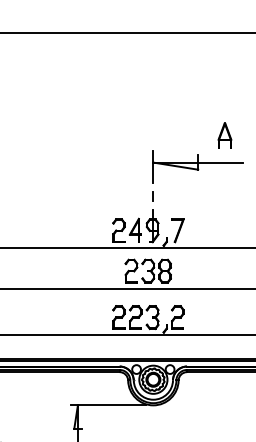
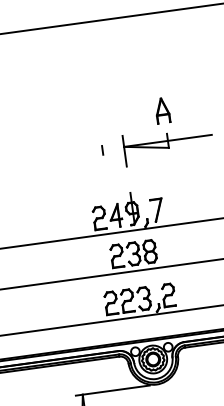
part: (224, 135) -> (162, 110), moved
line: (152, 196) -> (101, 150), moved

